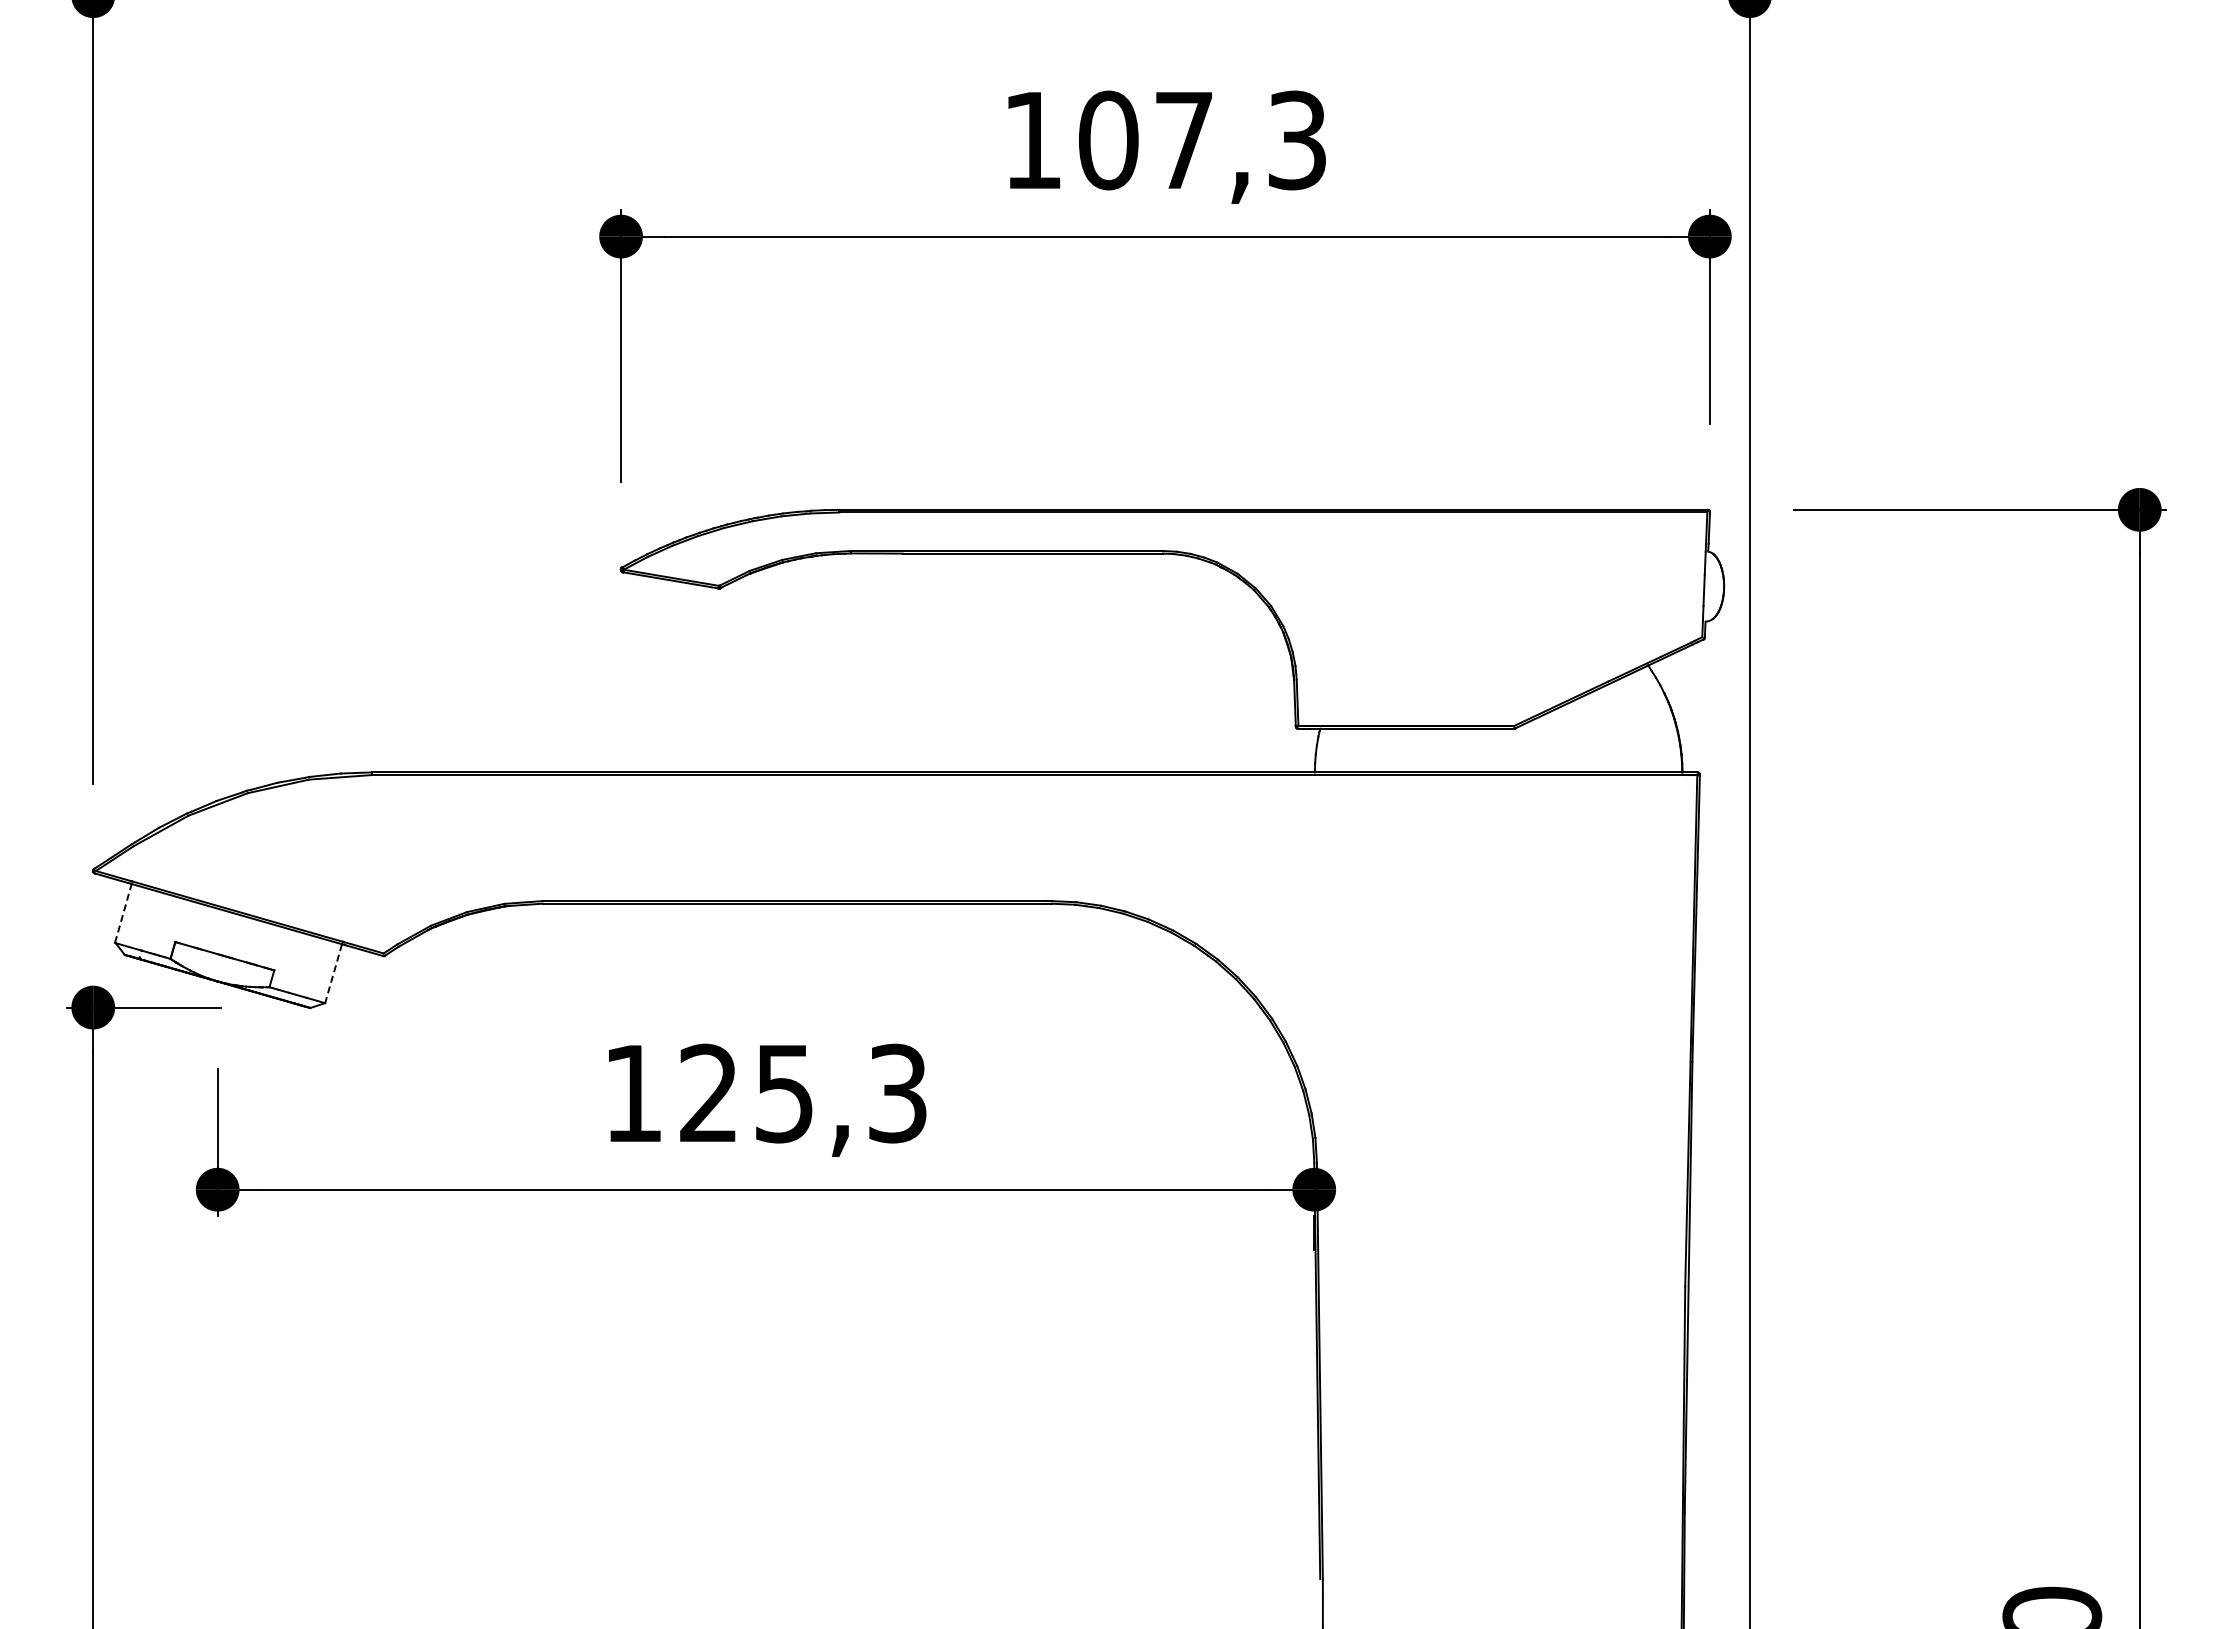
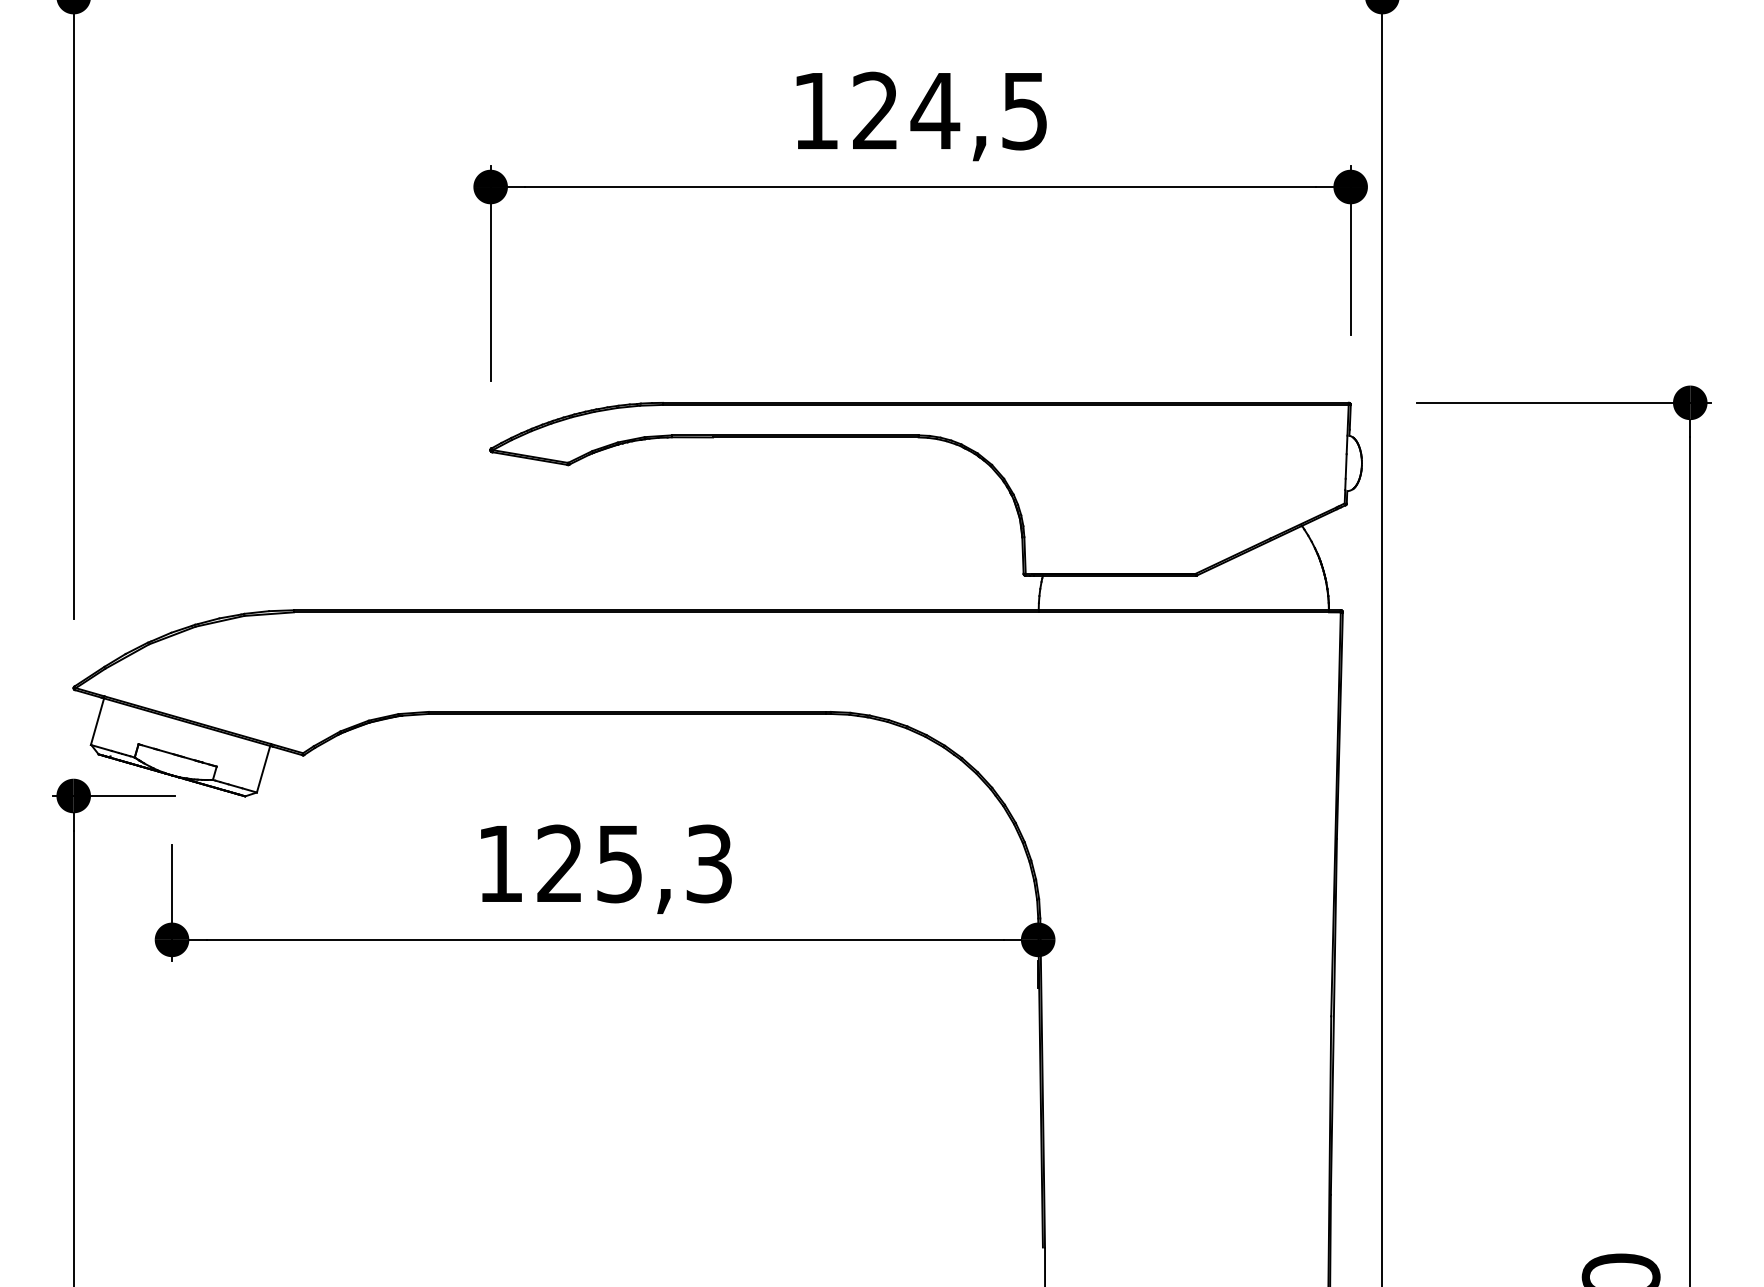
text: (1202, 140) -> (949, 111), 107,3 -> 124,5
line: (123, 913) -> (97, 721), dashed -> solid
line: (333, 973) -> (263, 769), dashed -> solid

